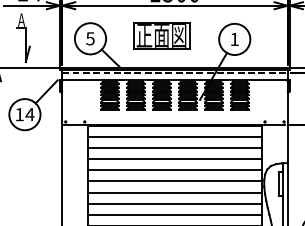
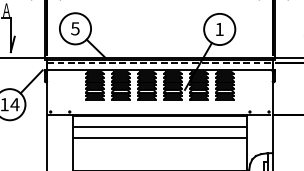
part: (161, 35) -> (146, 25), removed
line: (174, 158) -> (159, 148), removed
line: (174, 170) -> (159, 160), removed

